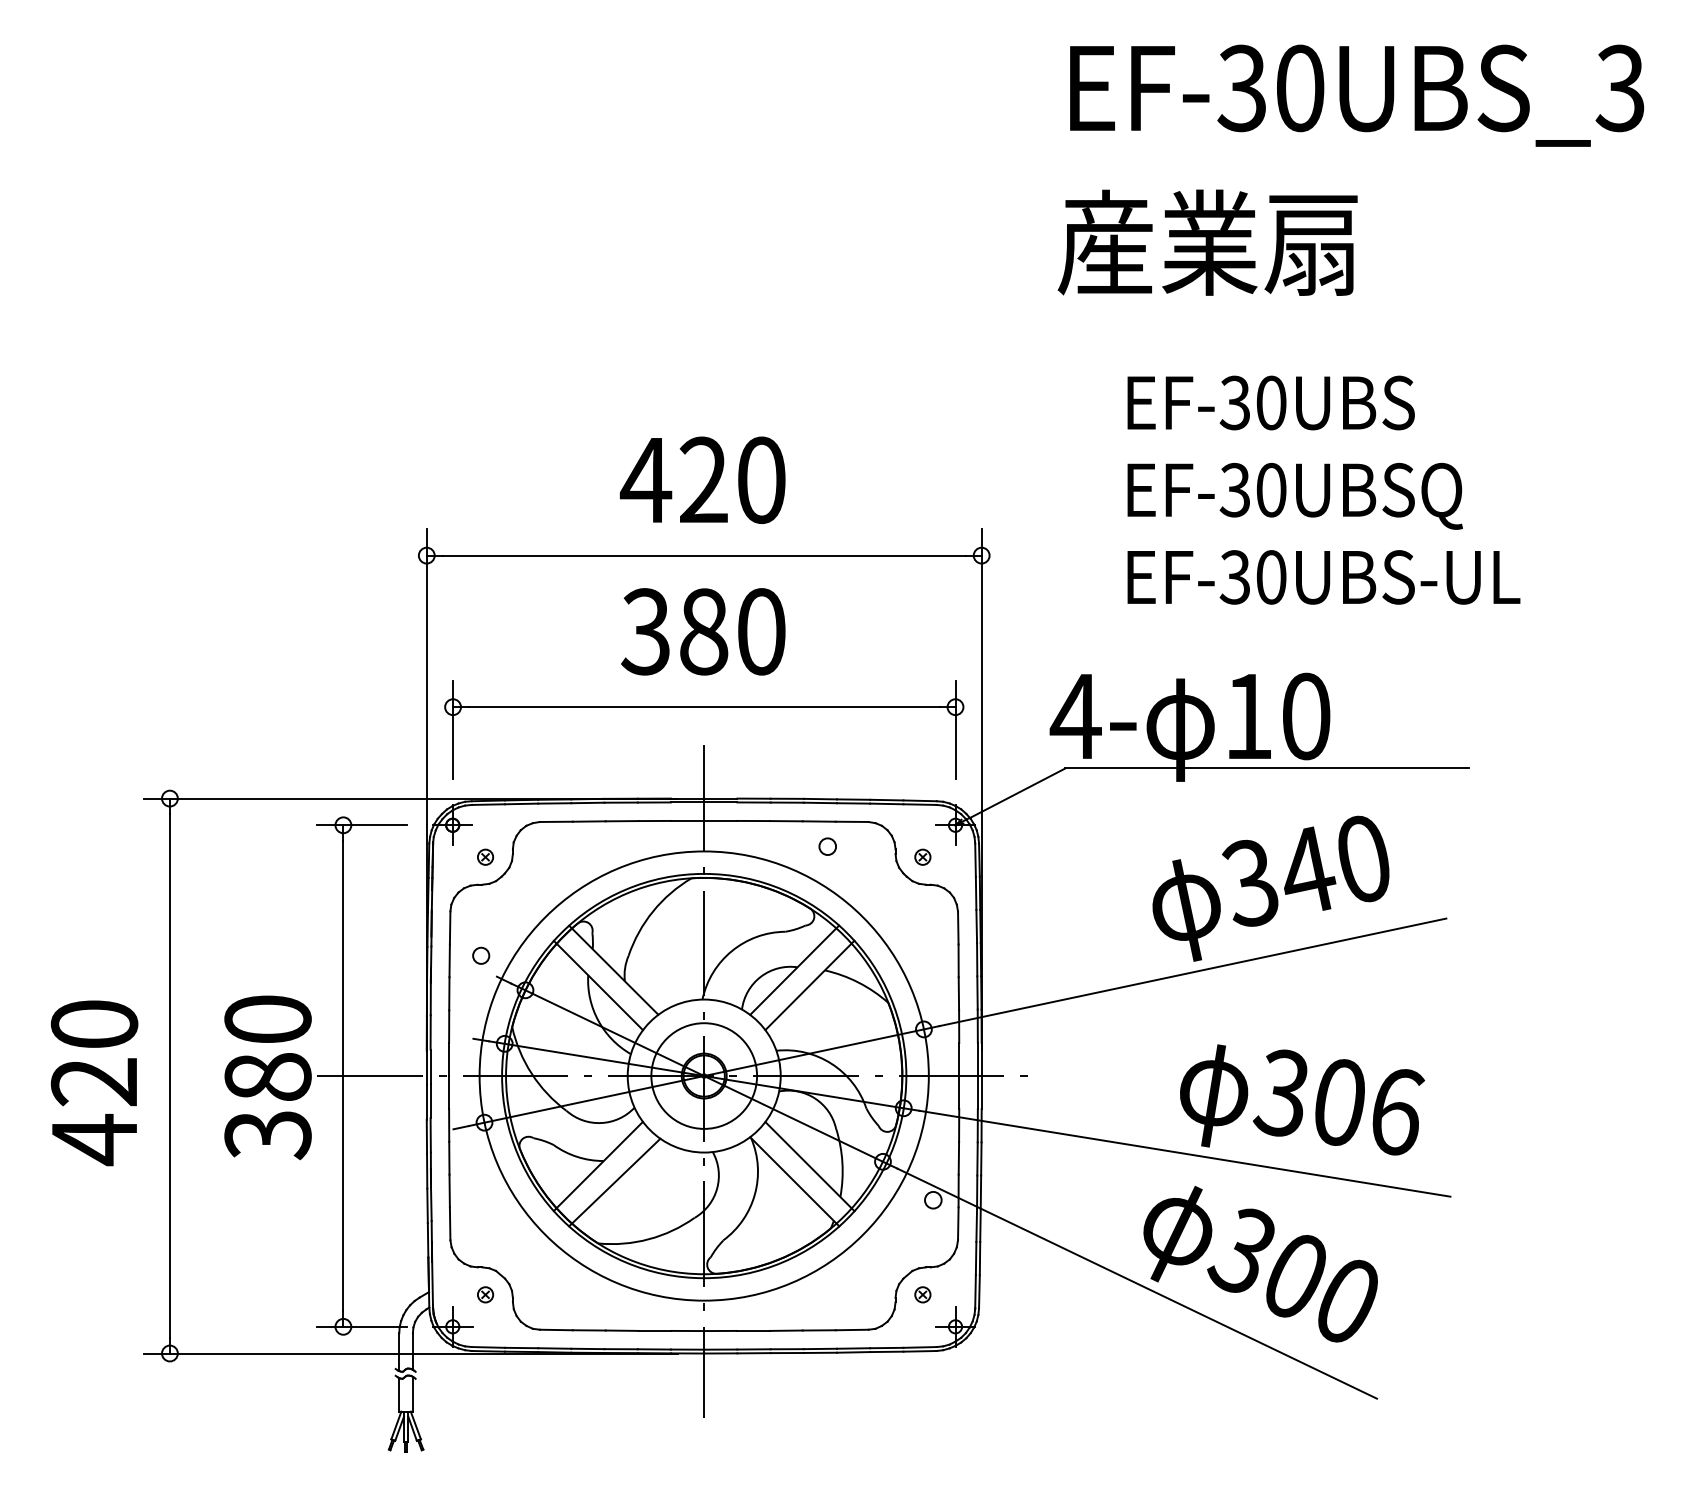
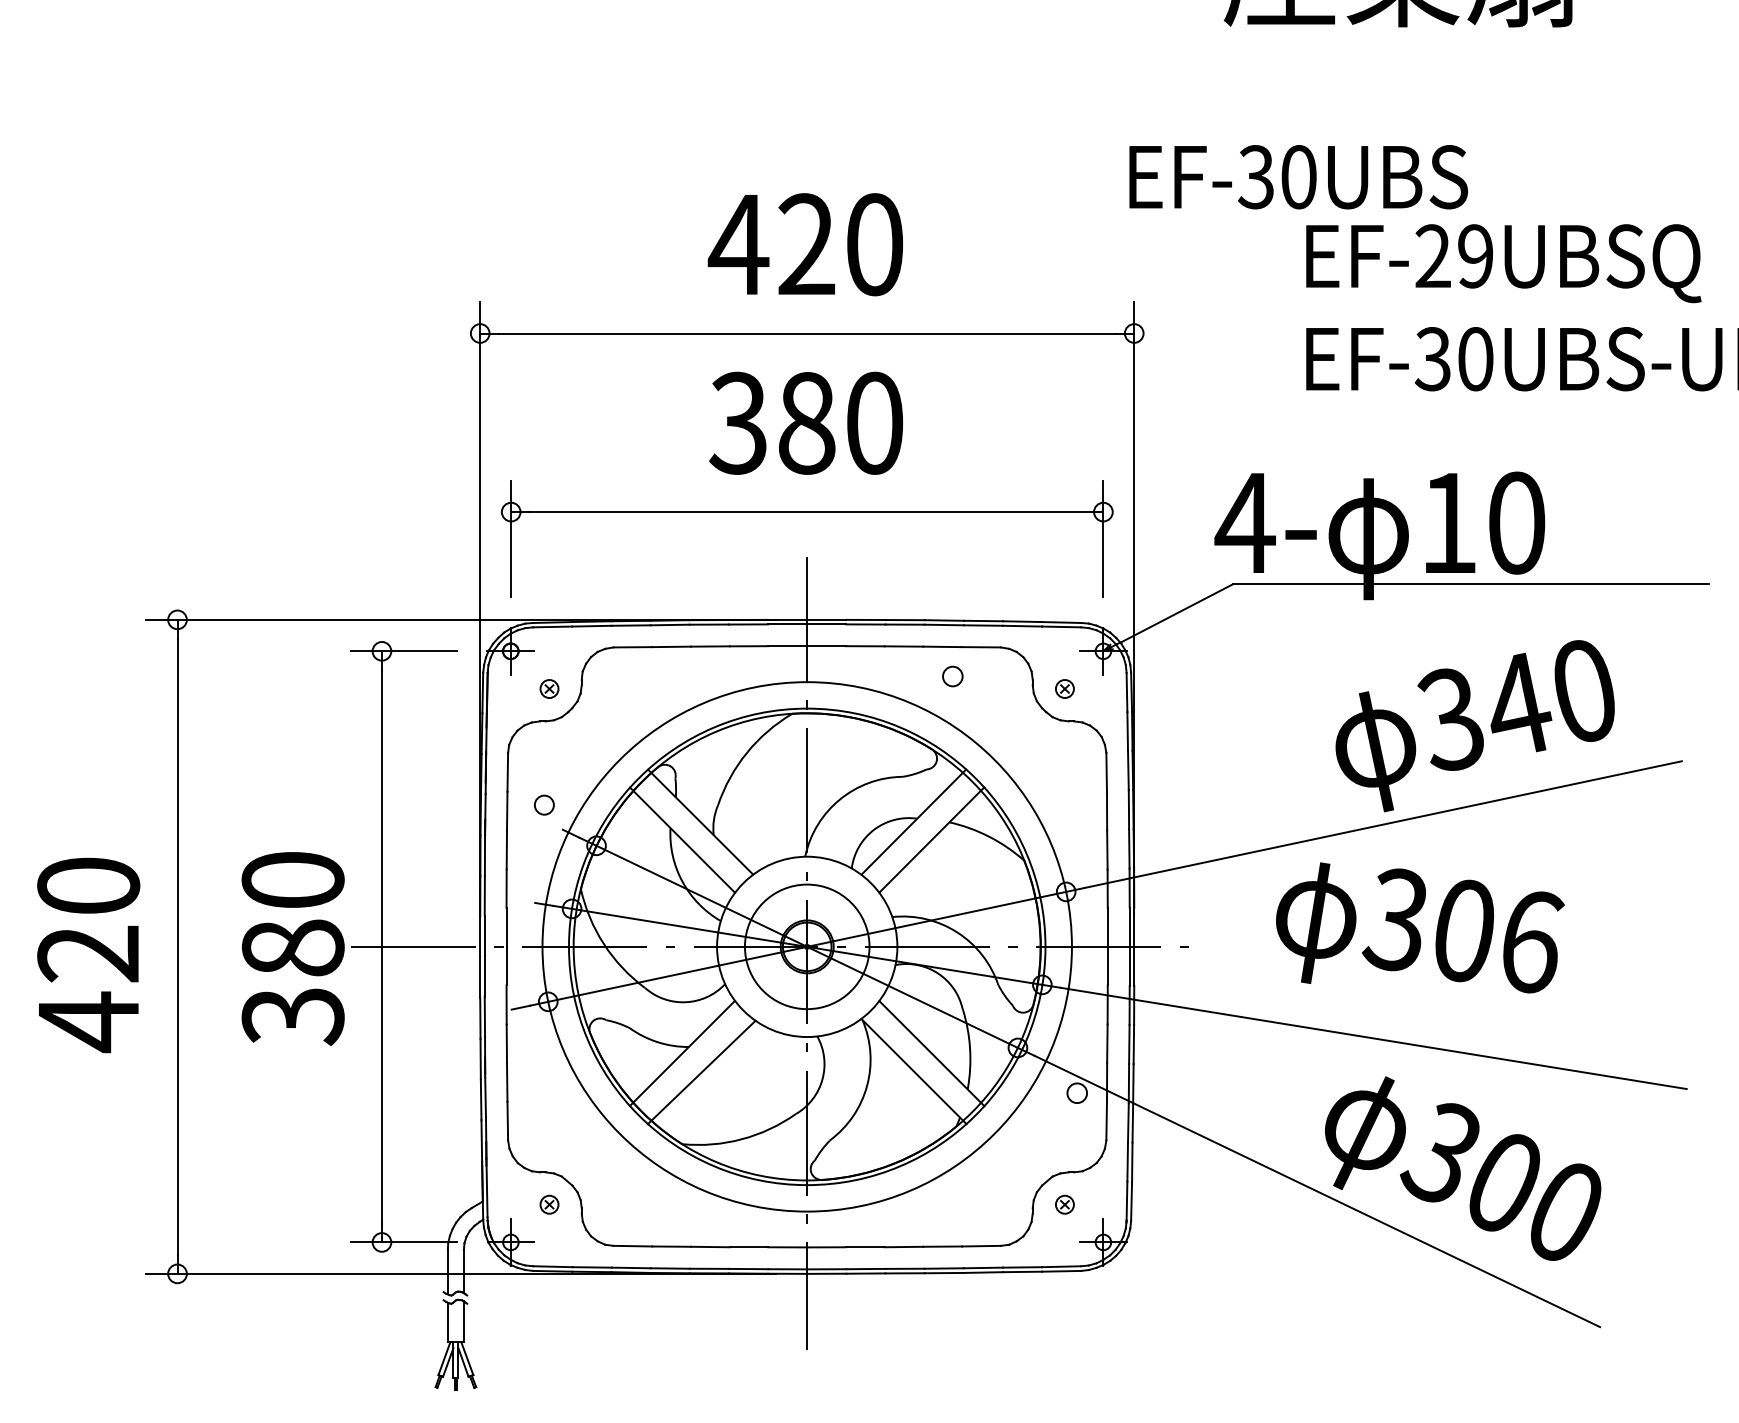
text: (1270, 402) -> (1297, 176), moved
text: (1252, 489) -> (1453, 255), EF-30UBSQ -> EF-29UBSQ
text: (1302, 1099) -> (1420, 927), moved

